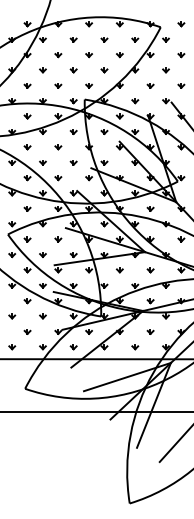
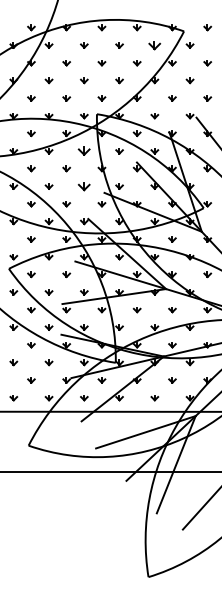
part: (134, 39) -> (154, 45), size x1.6
part: (73, 132) -> (84, 151), size x1.6
part: (73, 162) -> (84, 186), size x1.6

